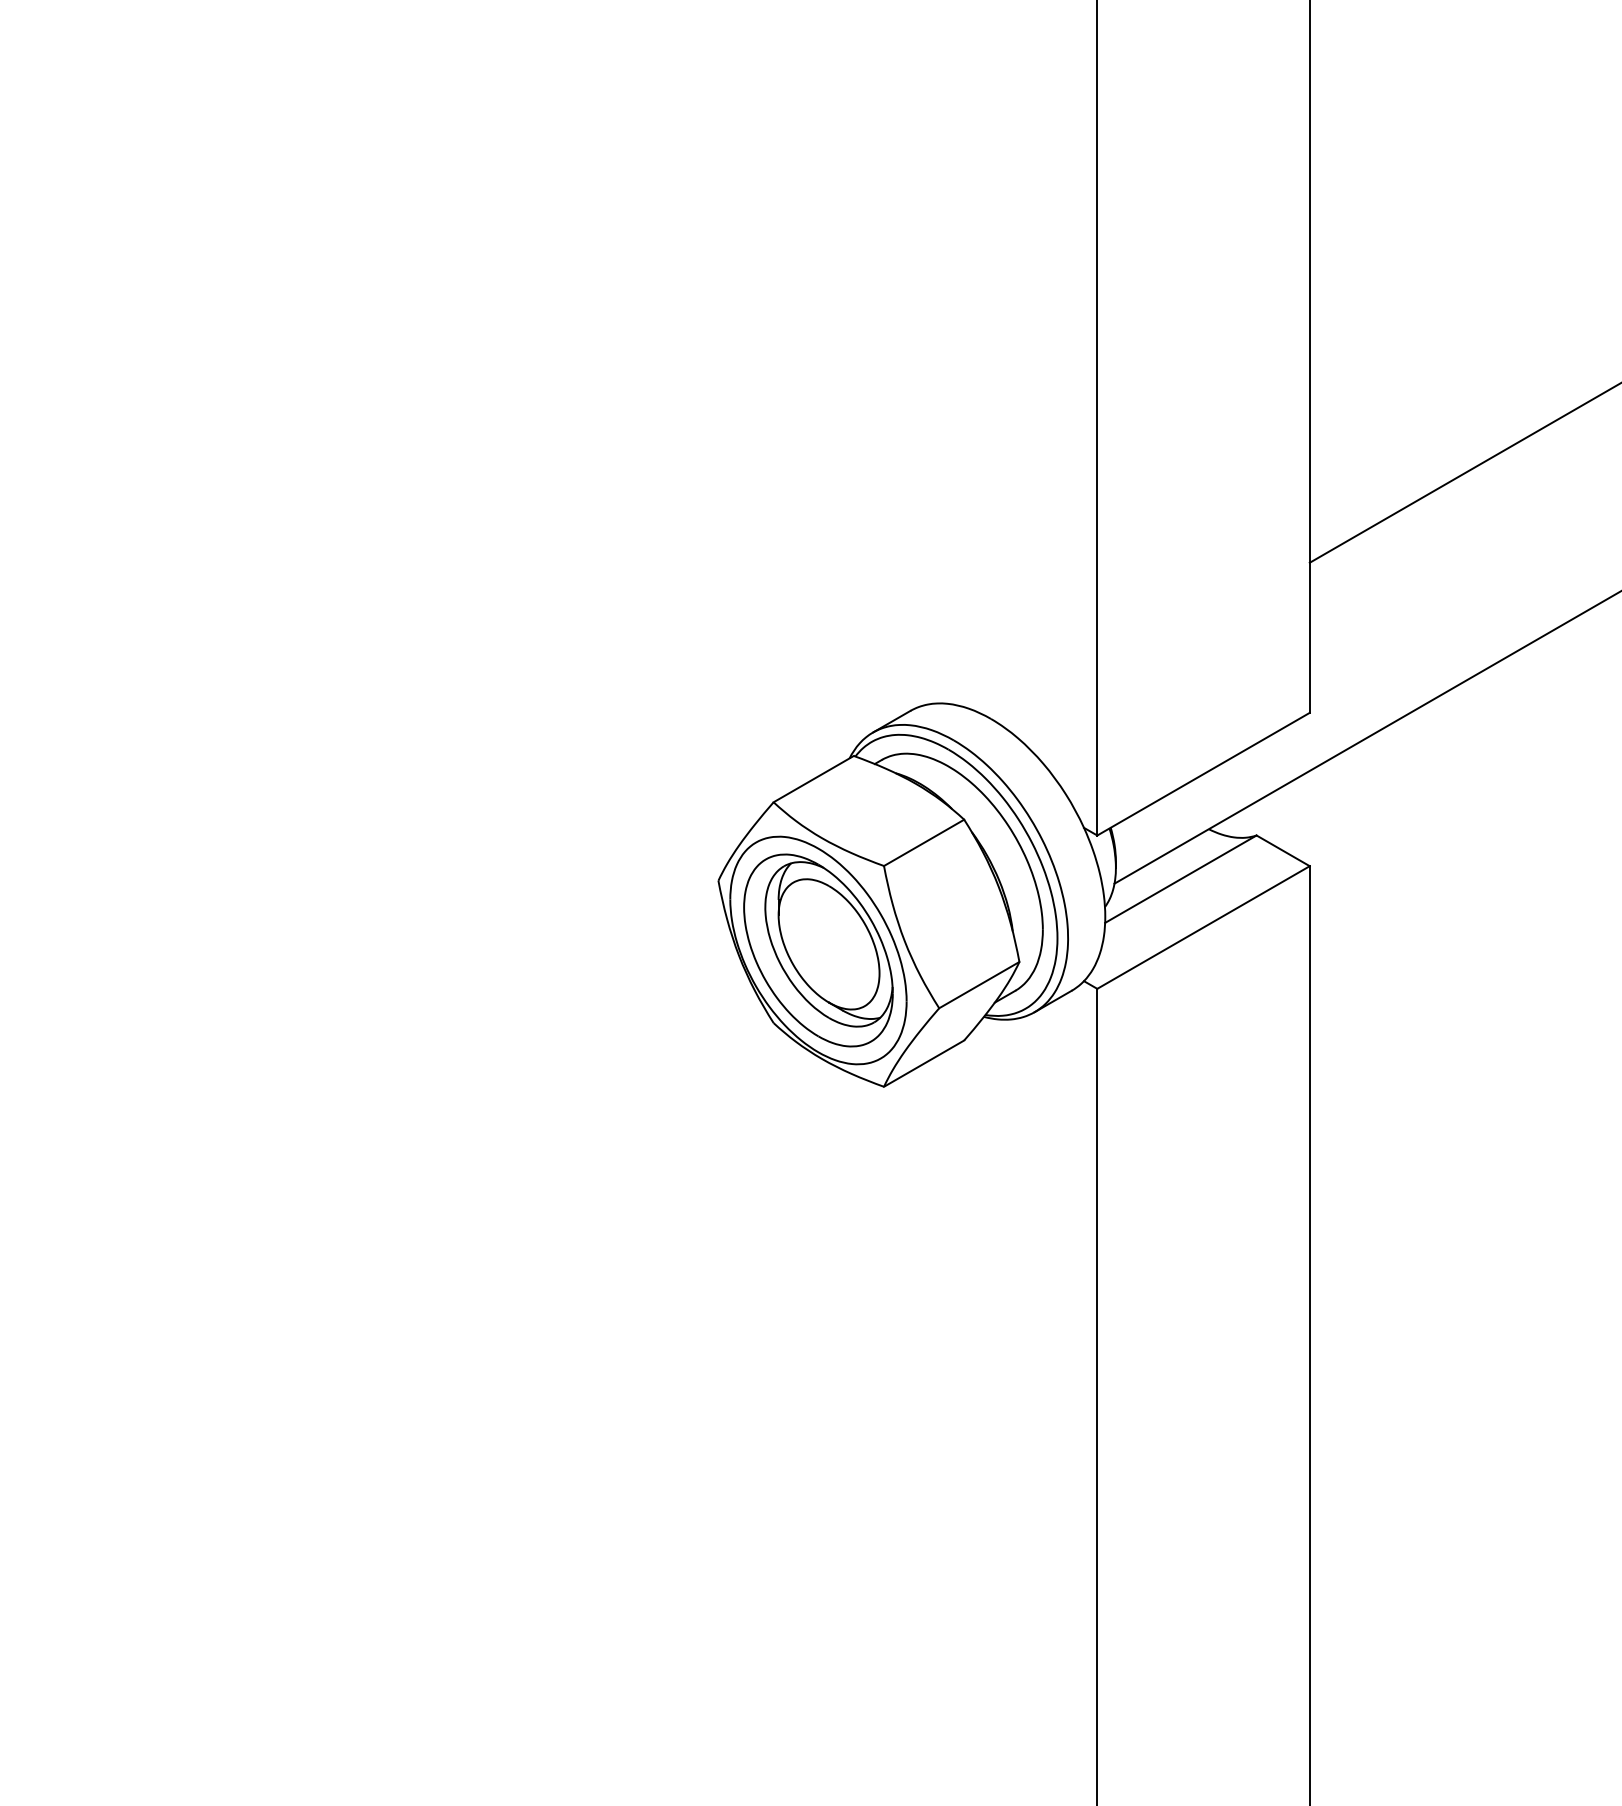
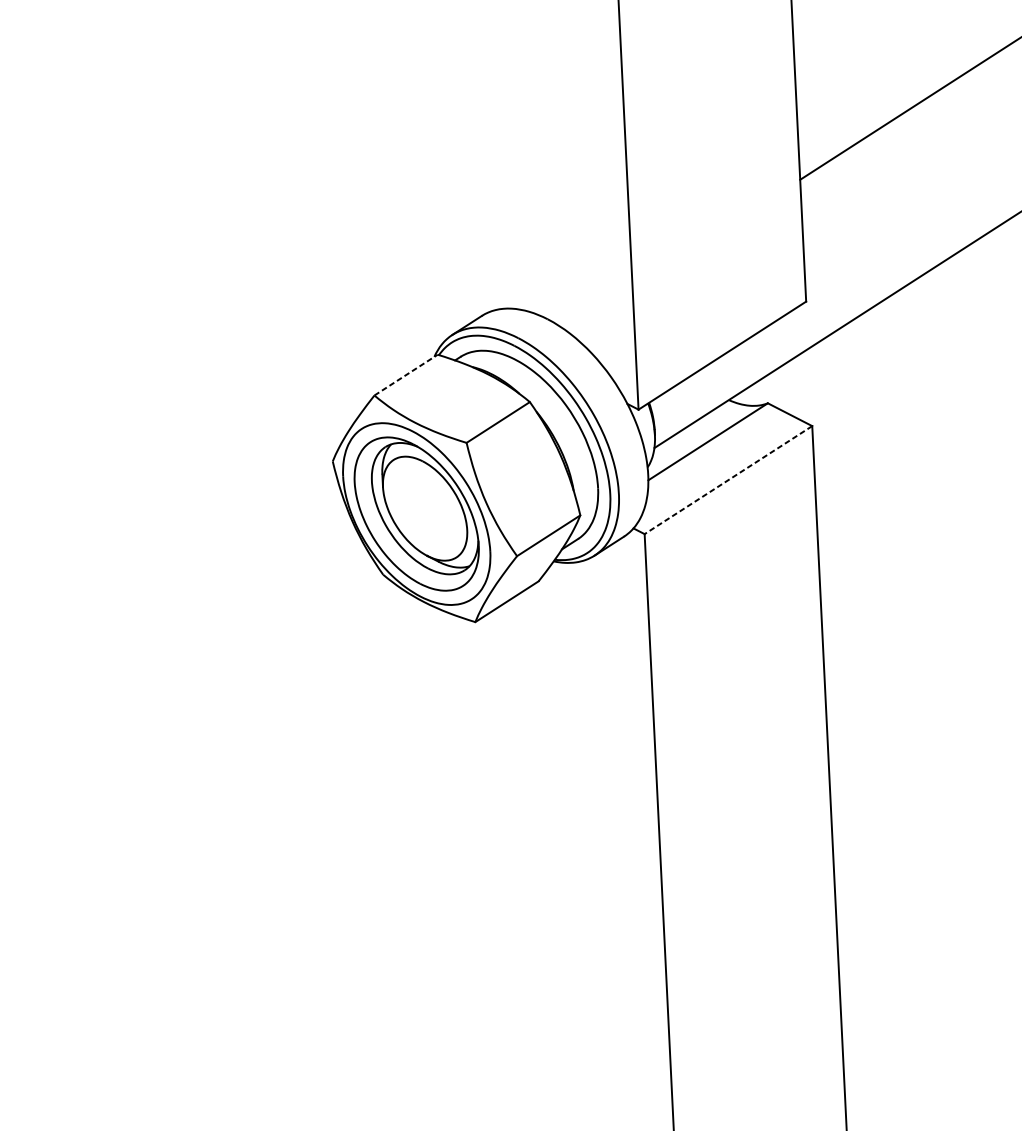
line: (814, 778) -> (406, 374), solid -> dashed
line: (1203, 927) -> (728, 480), solid -> dashed

